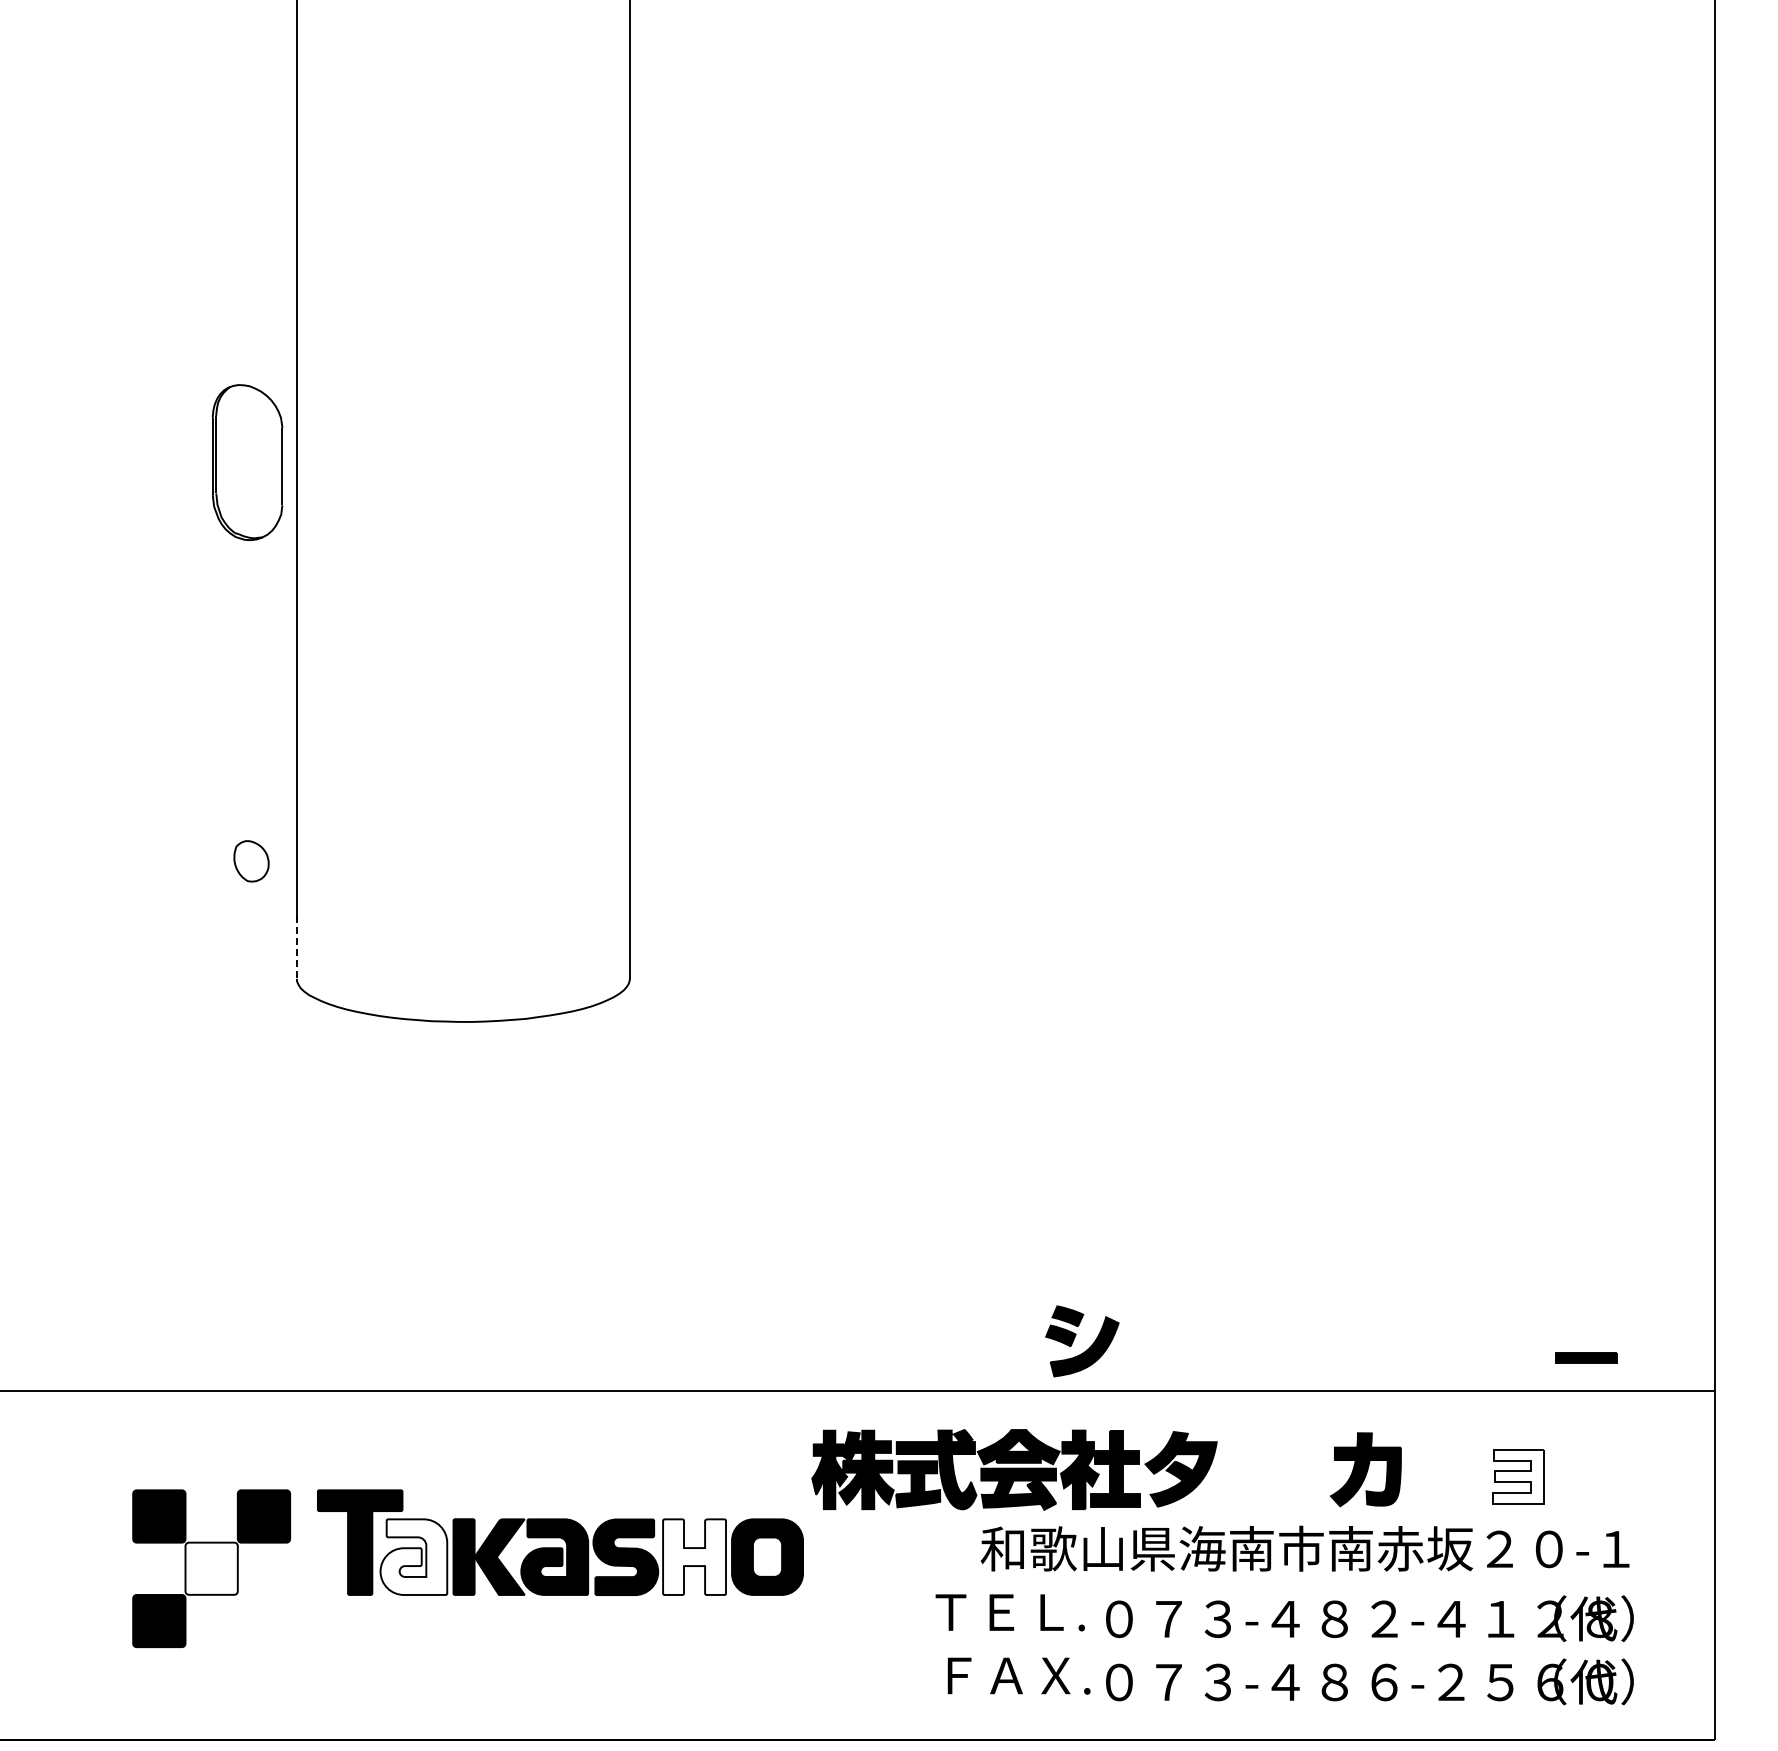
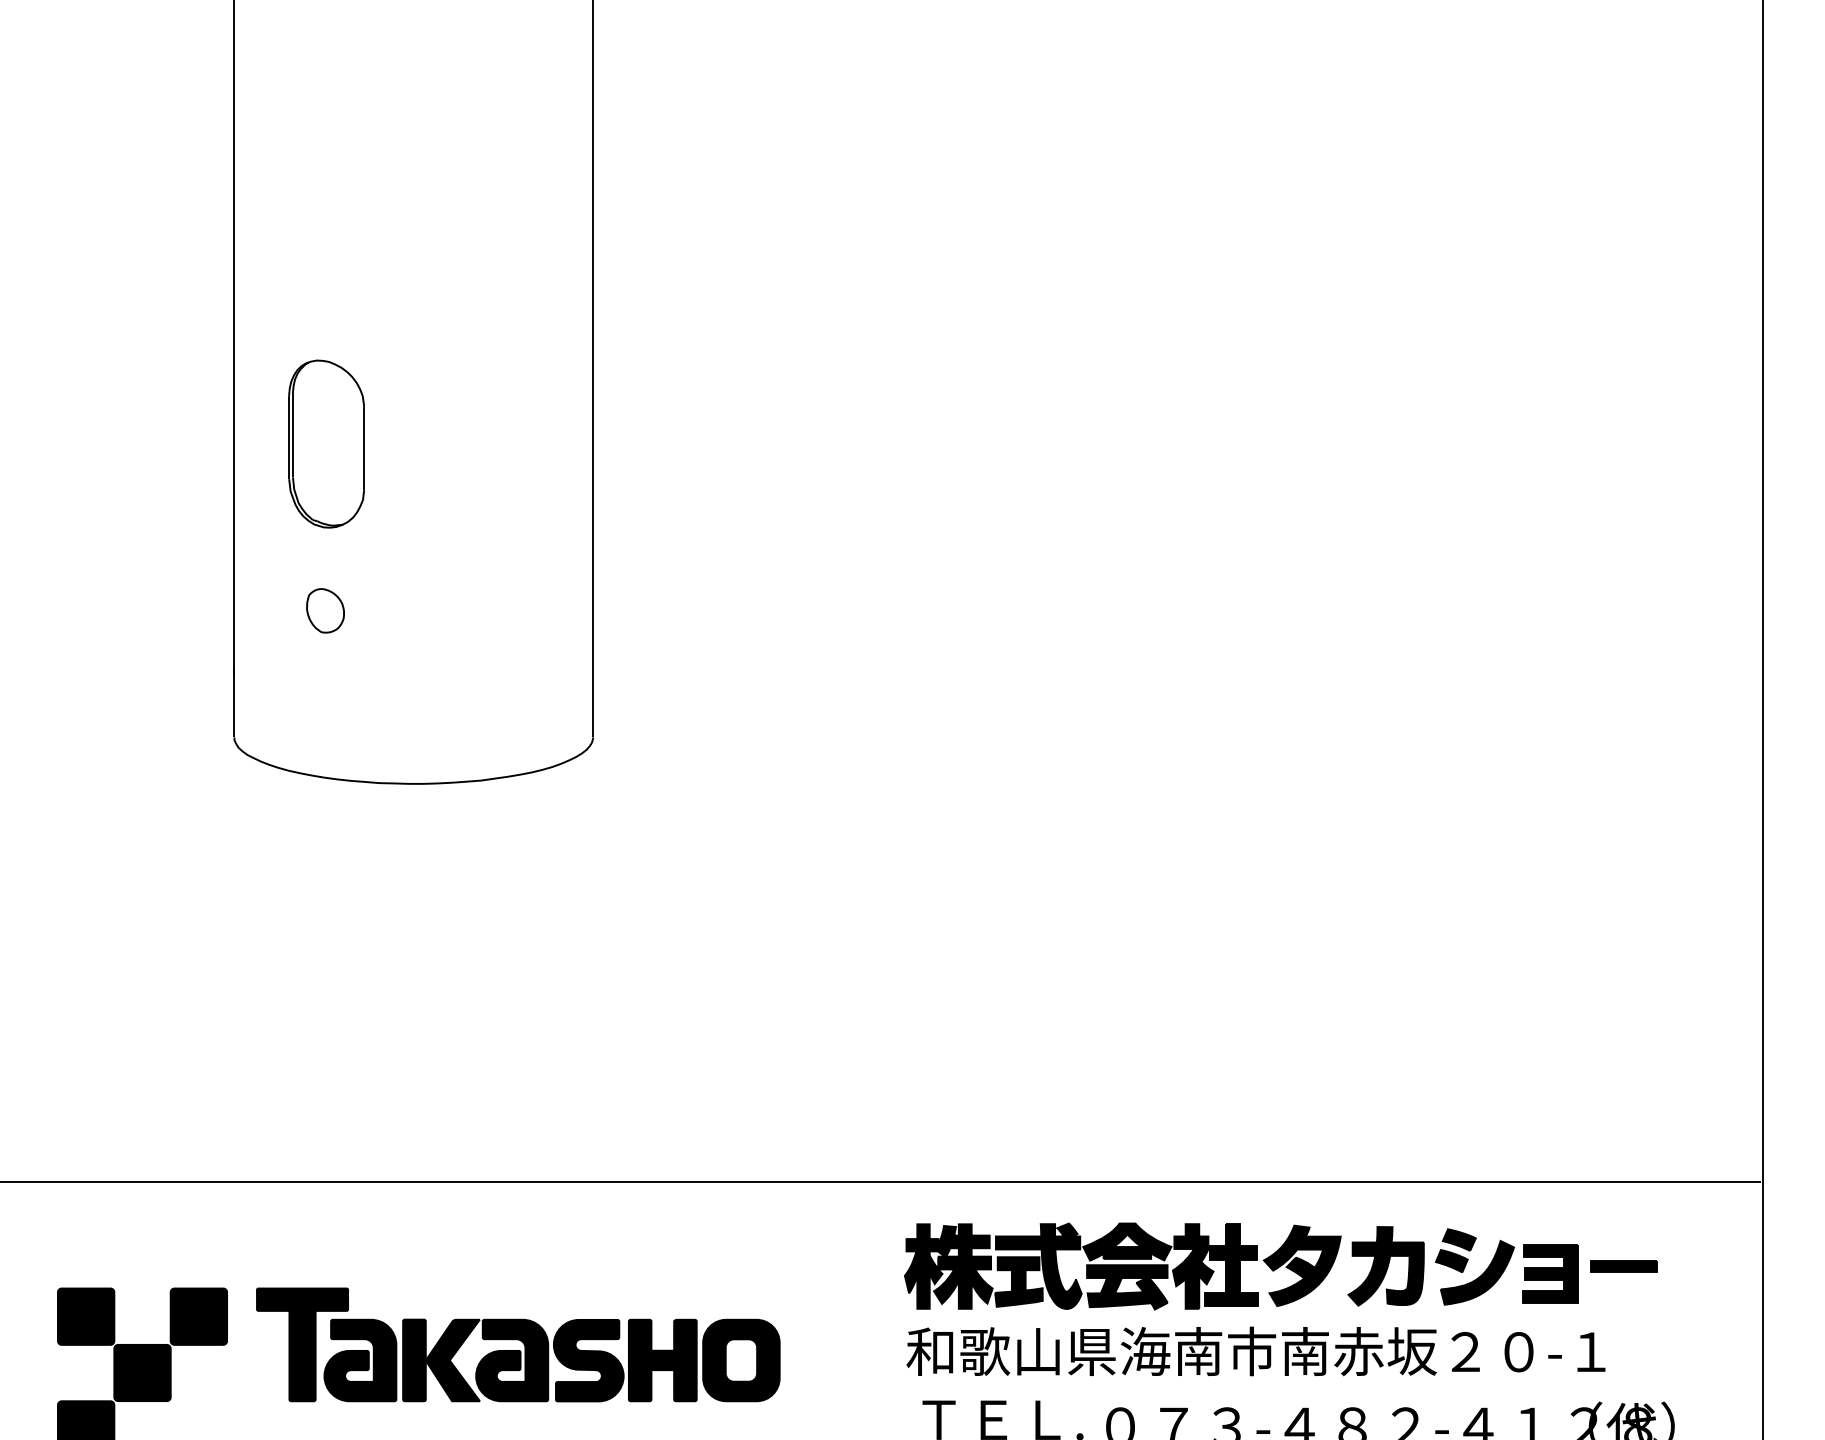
part: (247, 462) -> (326, 444), moved
part: (251, 861) -> (325, 611), moved
line: (296, 948) -> (233, 704), dashed -> solid
part: (1075, 1337) -> (1467, 1262), moved
part: (1586, 1357) -> (1623, 1266), moved
part: (1014, 1469) -> (1122, 1266), moved
fill: (1518, 1477) -> (1550, 1274), added
text: (1304, 1548) -> (1255, 1351), moved
fill: (413, 1556) -> (359, 1359), added
fill: (694, 1556) -> (662, 1359), added
fill: (211, 1568) -> (142, 1372), added

